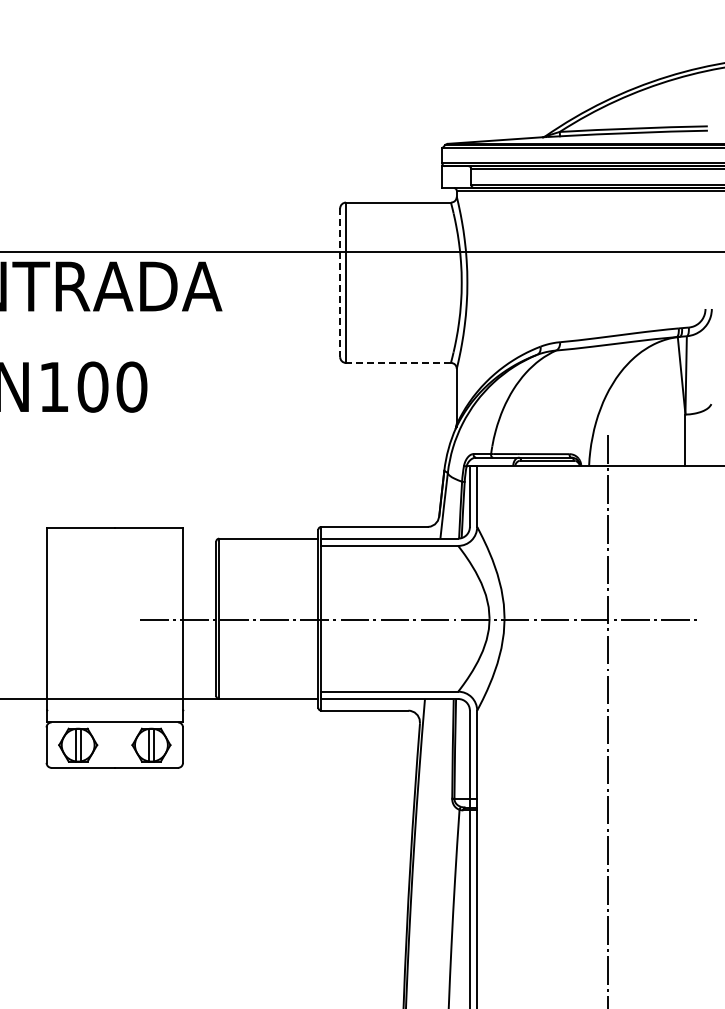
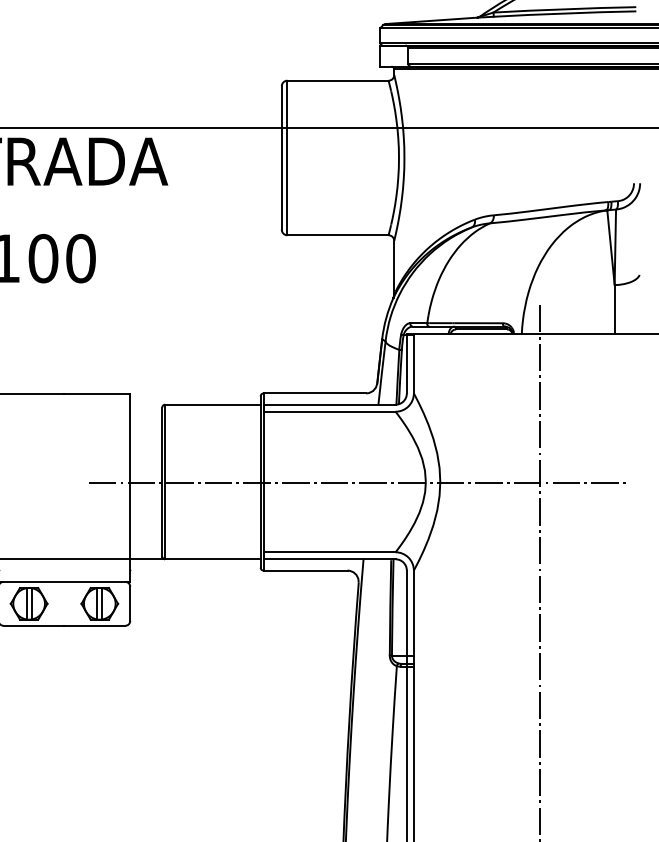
line: (340, 283) -> (282, 158), dashed -> solid
line: (397, 362) -> (337, 234), dashed -> solid

